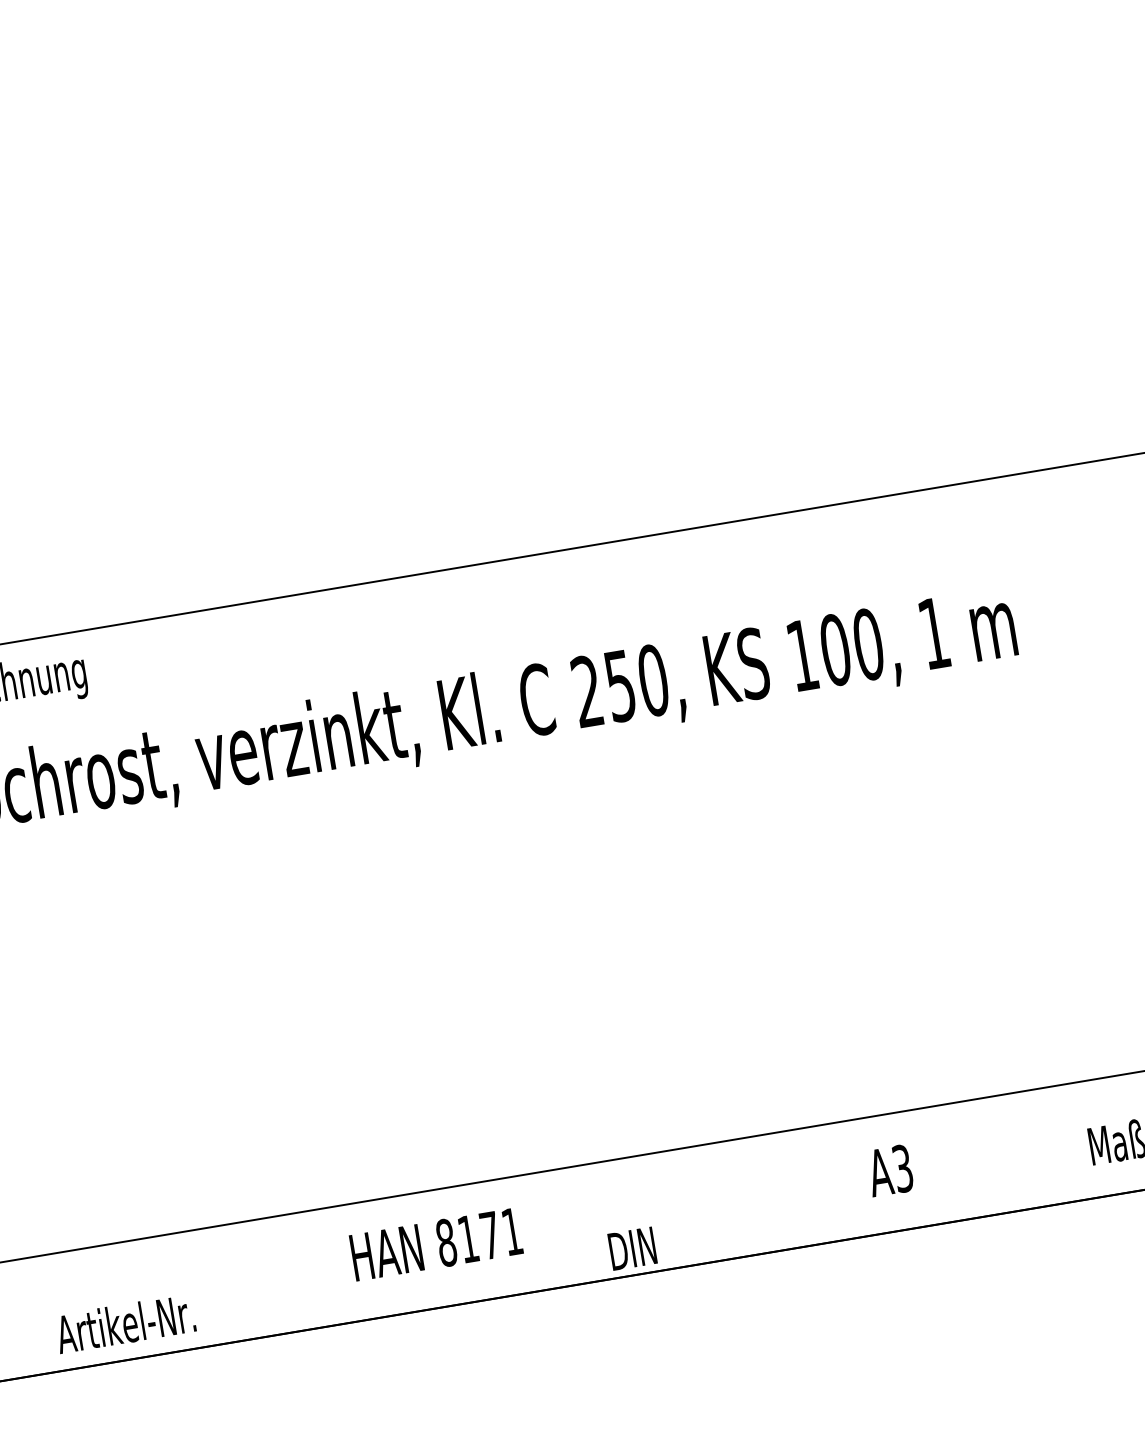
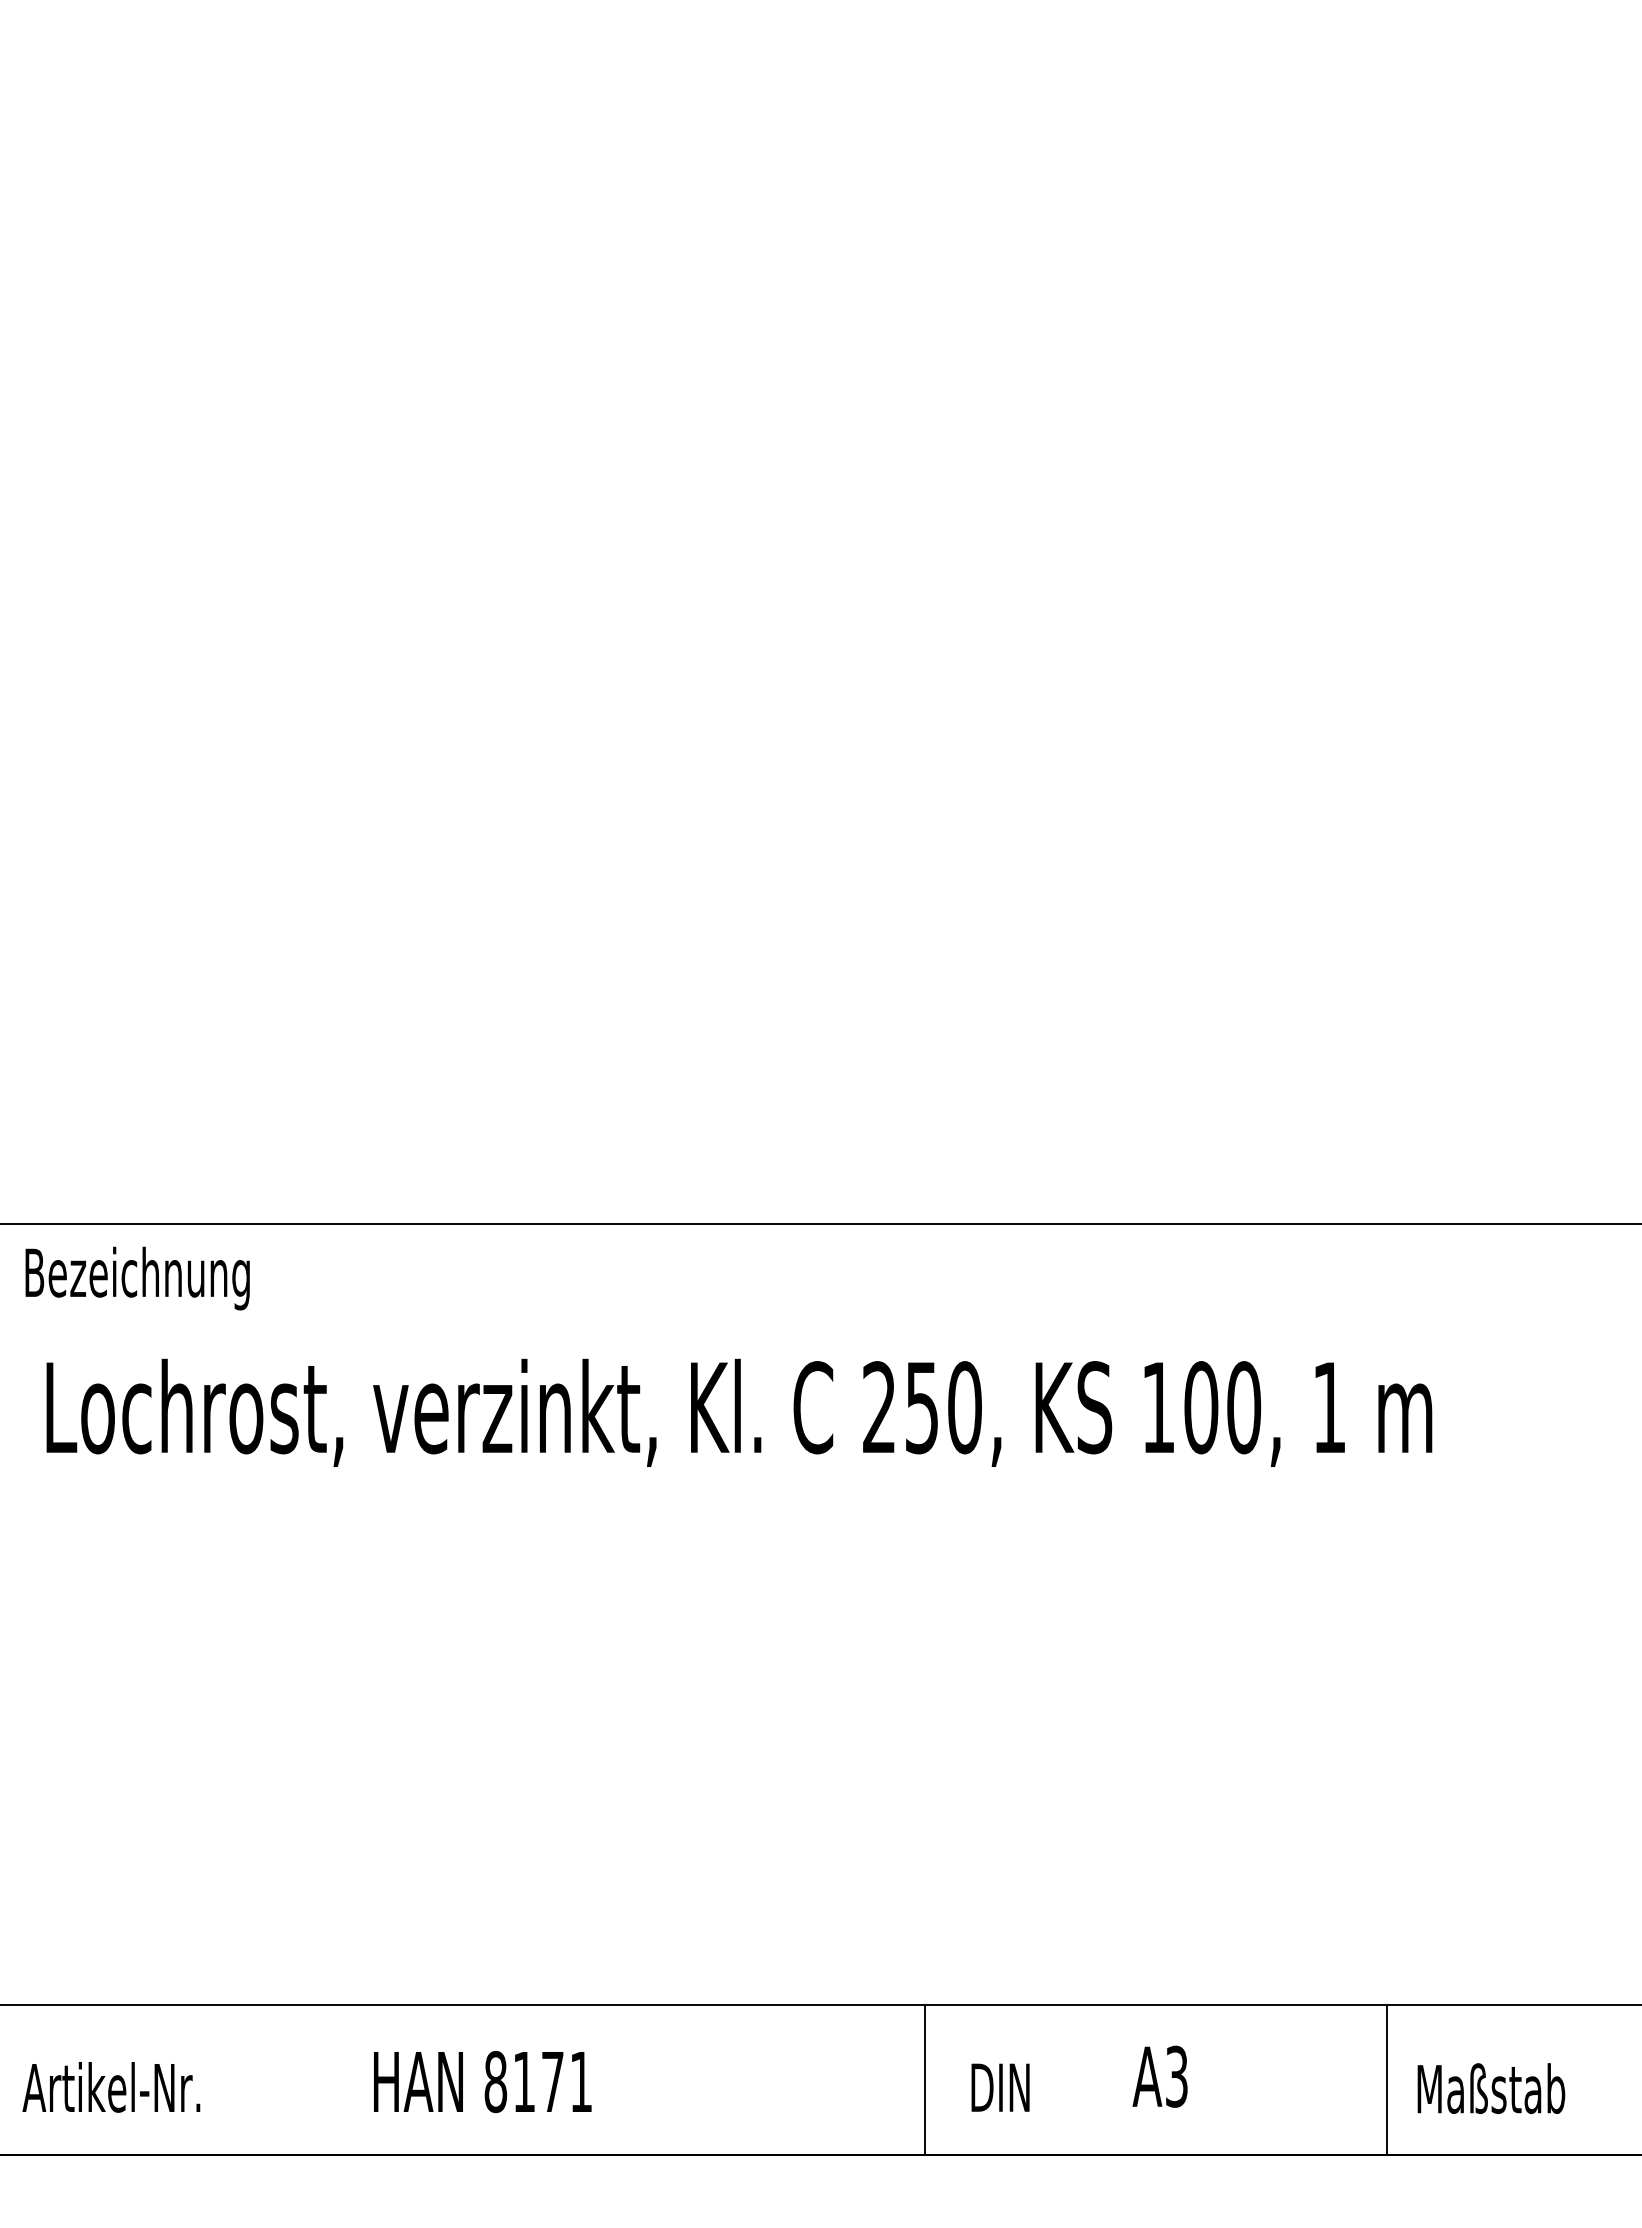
line: (1064, 1143) -> (1386, 2079), added
line: (709, 1203) -> (925, 2079), added
text: (436, 1244) -> (482, 2082), moved
text: (632, 1248) -> (1000, 2087), moved
text: (125, 1323) -> (111, 2087), moved

